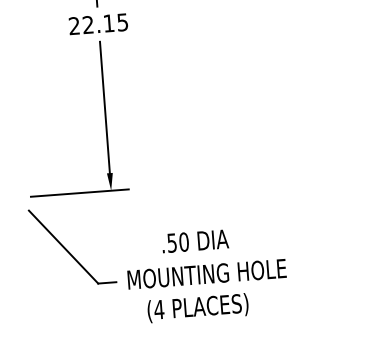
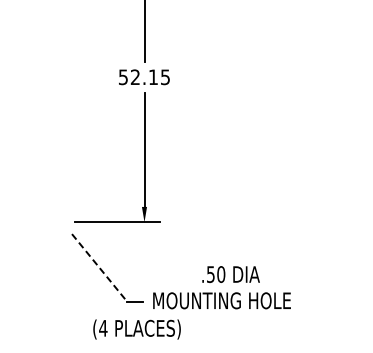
text: (74, 26) -> (123, 77), 22.15 -> 52.15
text: (194, 241) -> (230, 274), moved
line: (63, 246) -> (99, 267), solid -> dashed
text: (197, 308) -> (136, 329), moved

